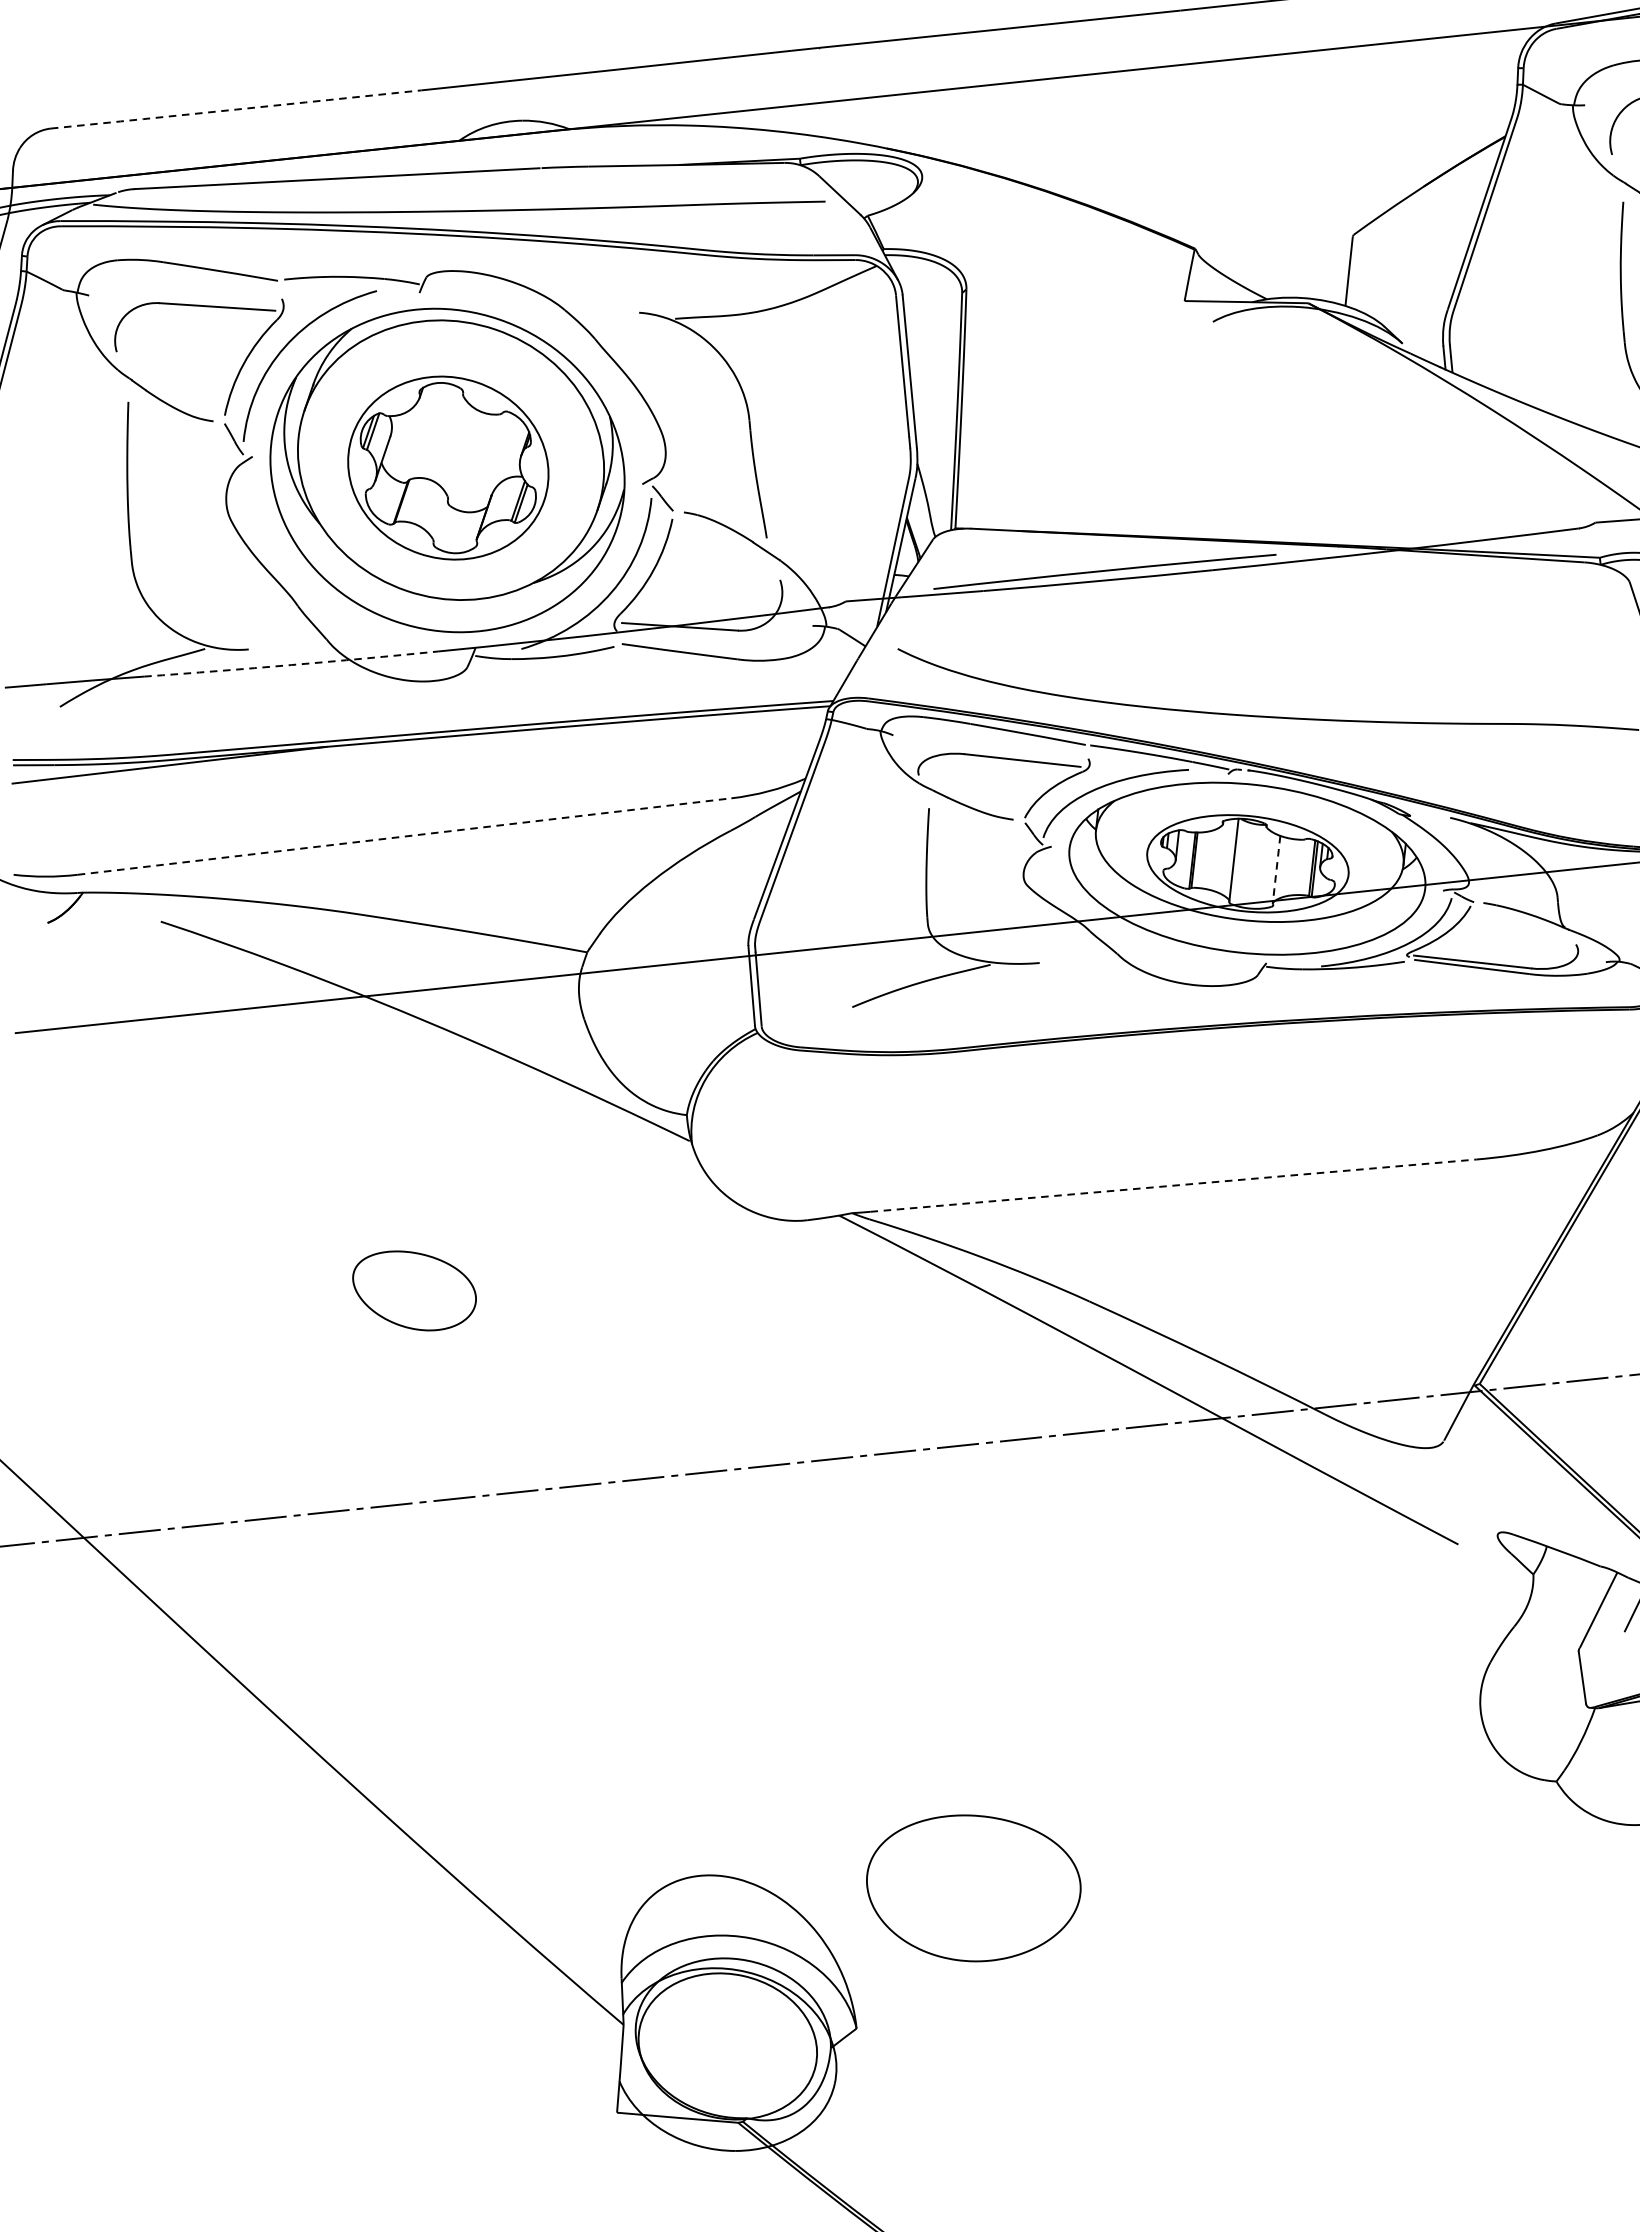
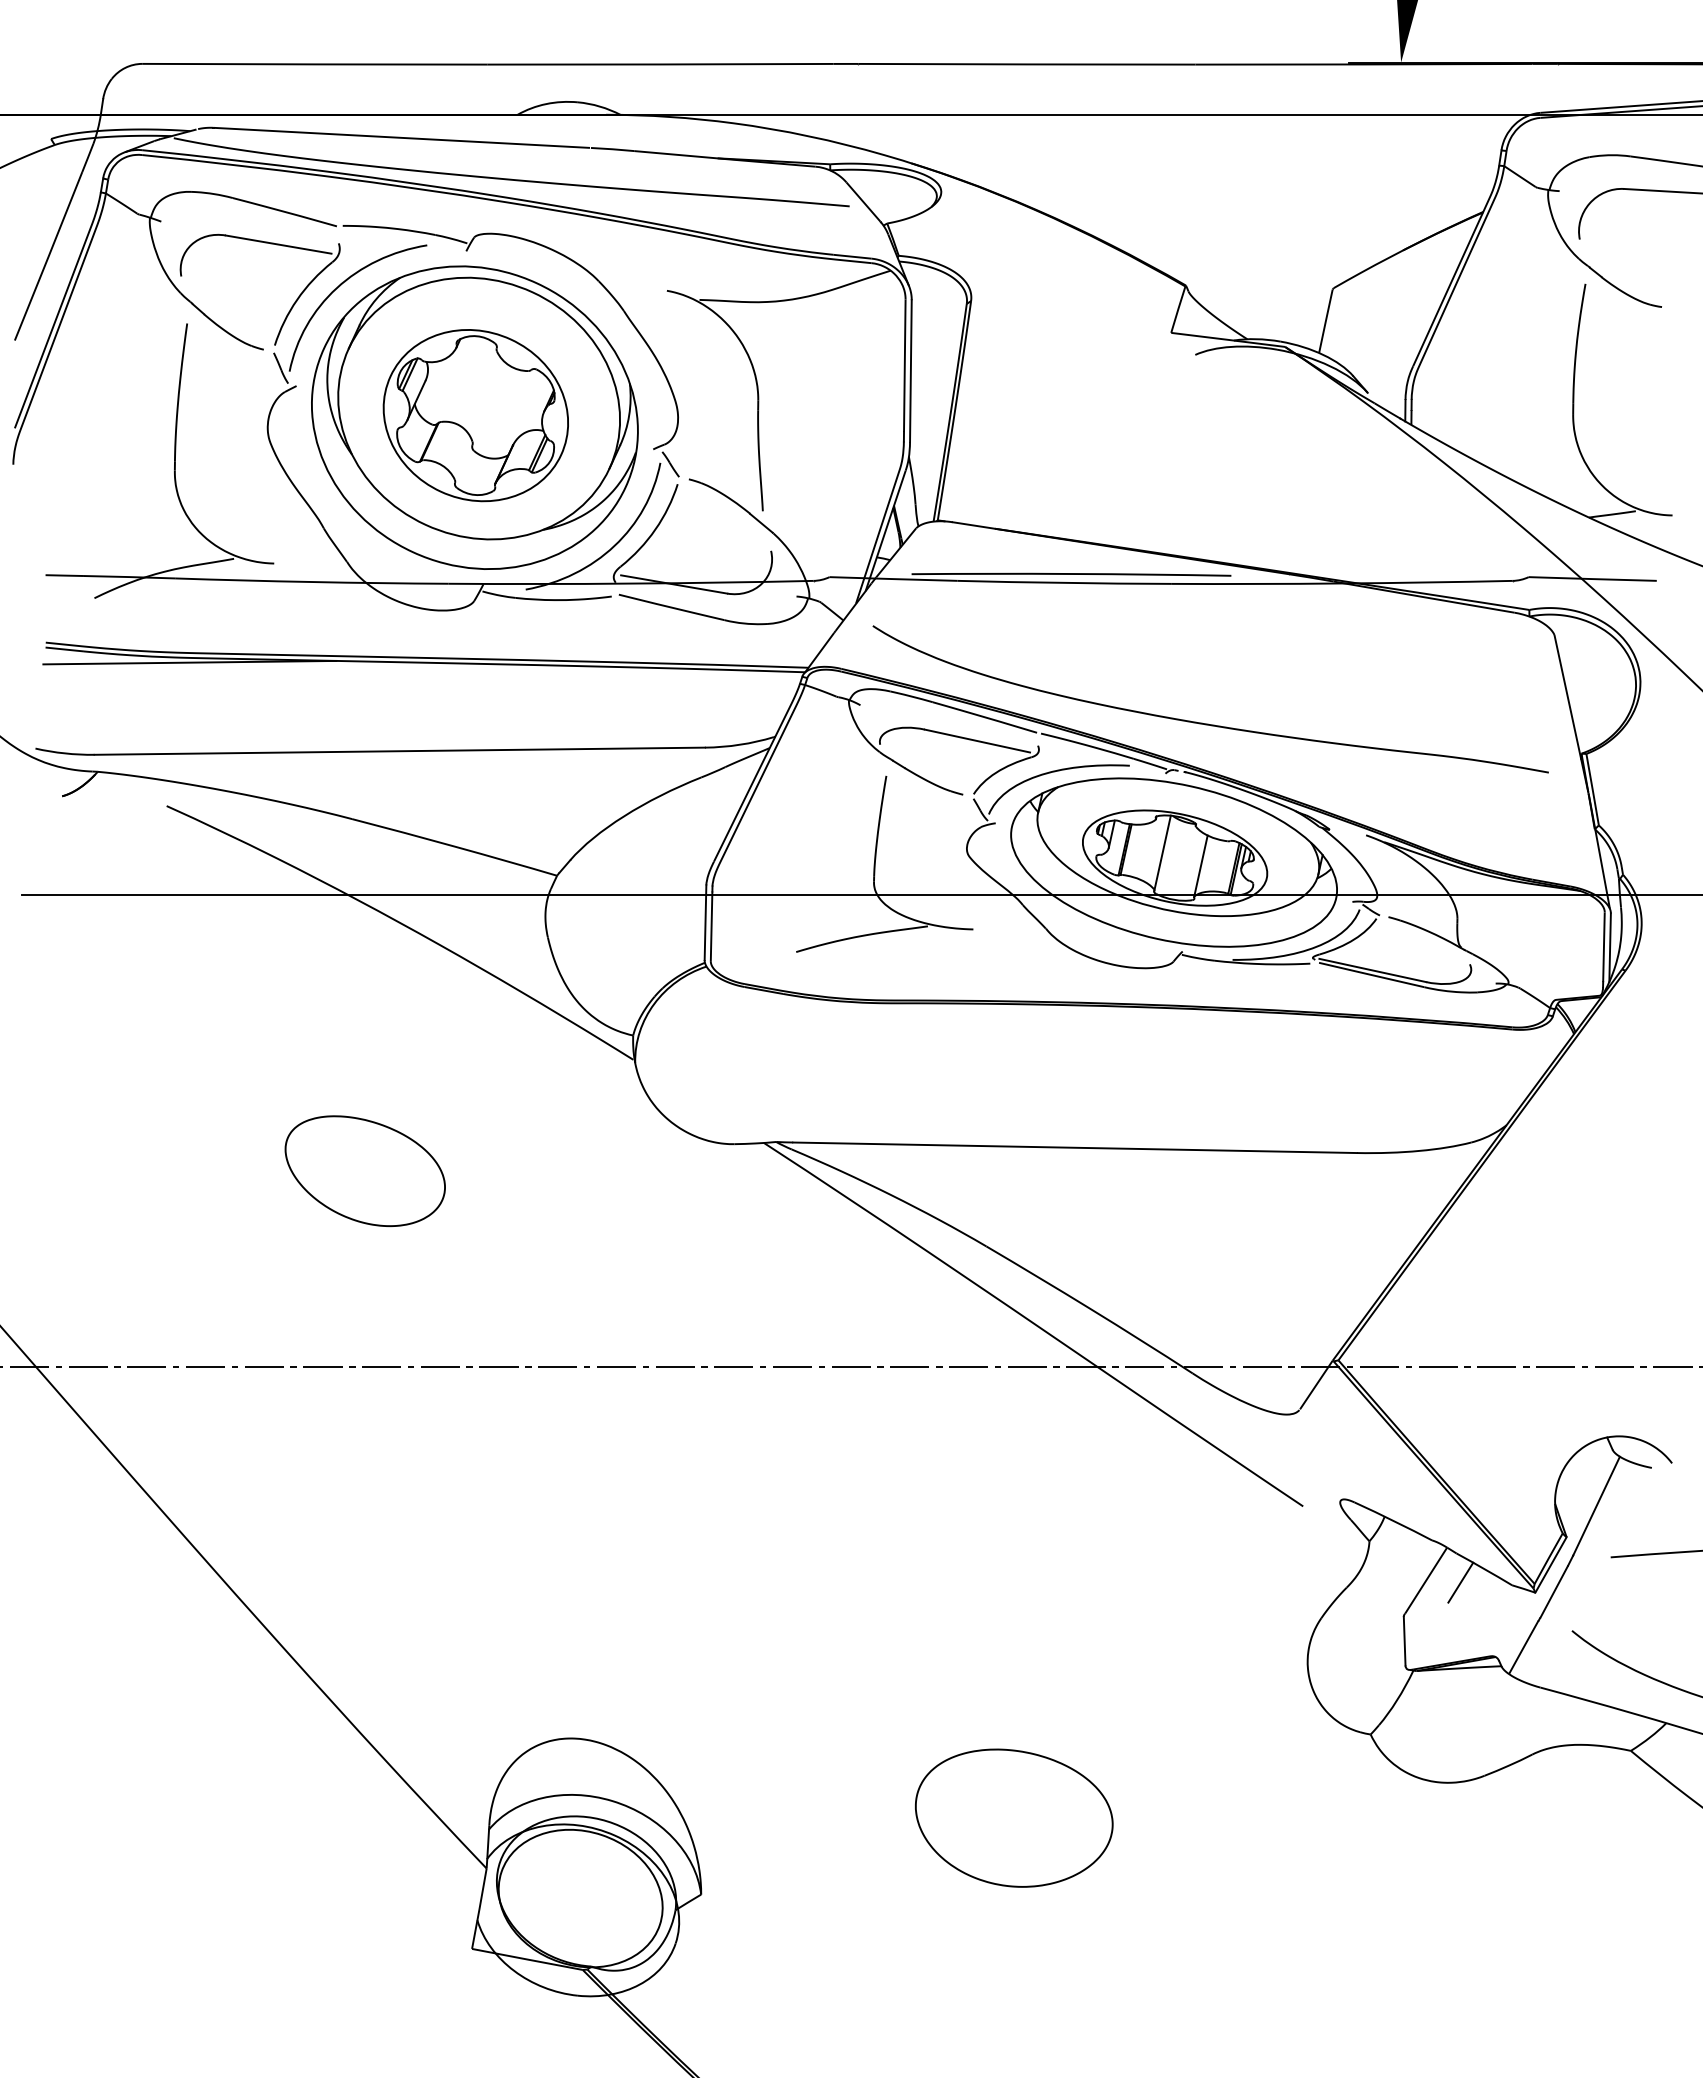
arc: (235, 109) -> (314, 64), dashed -> solid
arc: (290, 665) -> (311, 582), dashed -> solid
line: (405, 836) -> (400, 751), dashed -> solid
line: (1276, 869) -> (1200, 866), dashed -> solid
line: (1173, 1185) -> (1075, 1147), dashed -> solid
part: (413, 1290) -> (364, 1170), size x1.43
part: (974, 1887) -> (1014, 1817), moved

